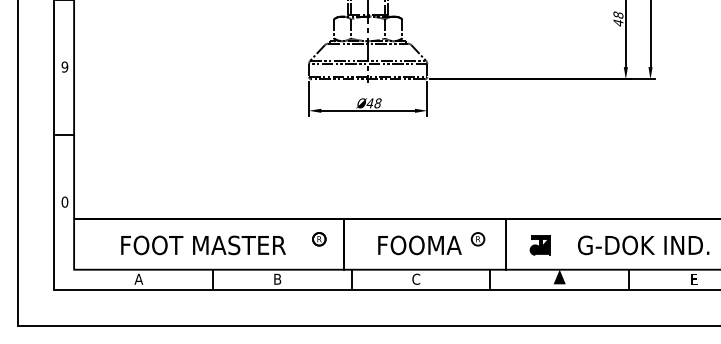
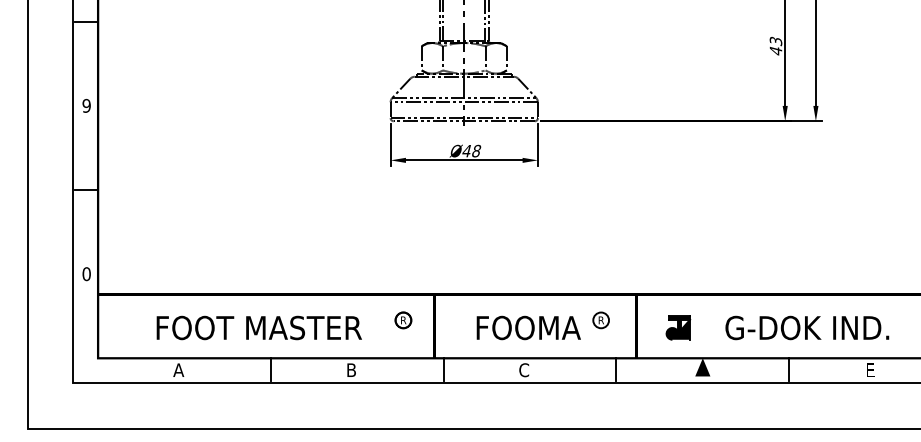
text: (618, 15) -> (775, 41), 48 -> 43

